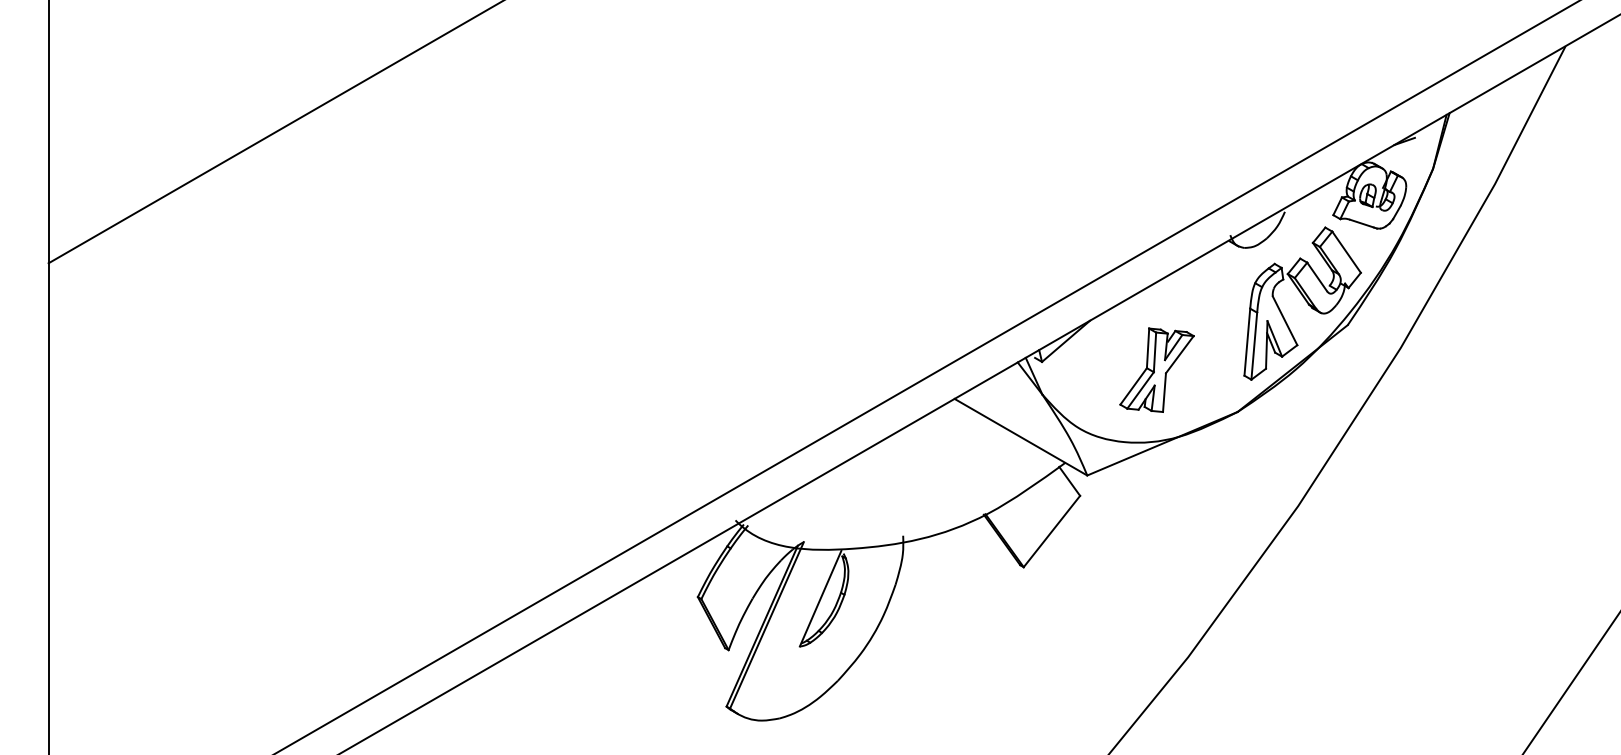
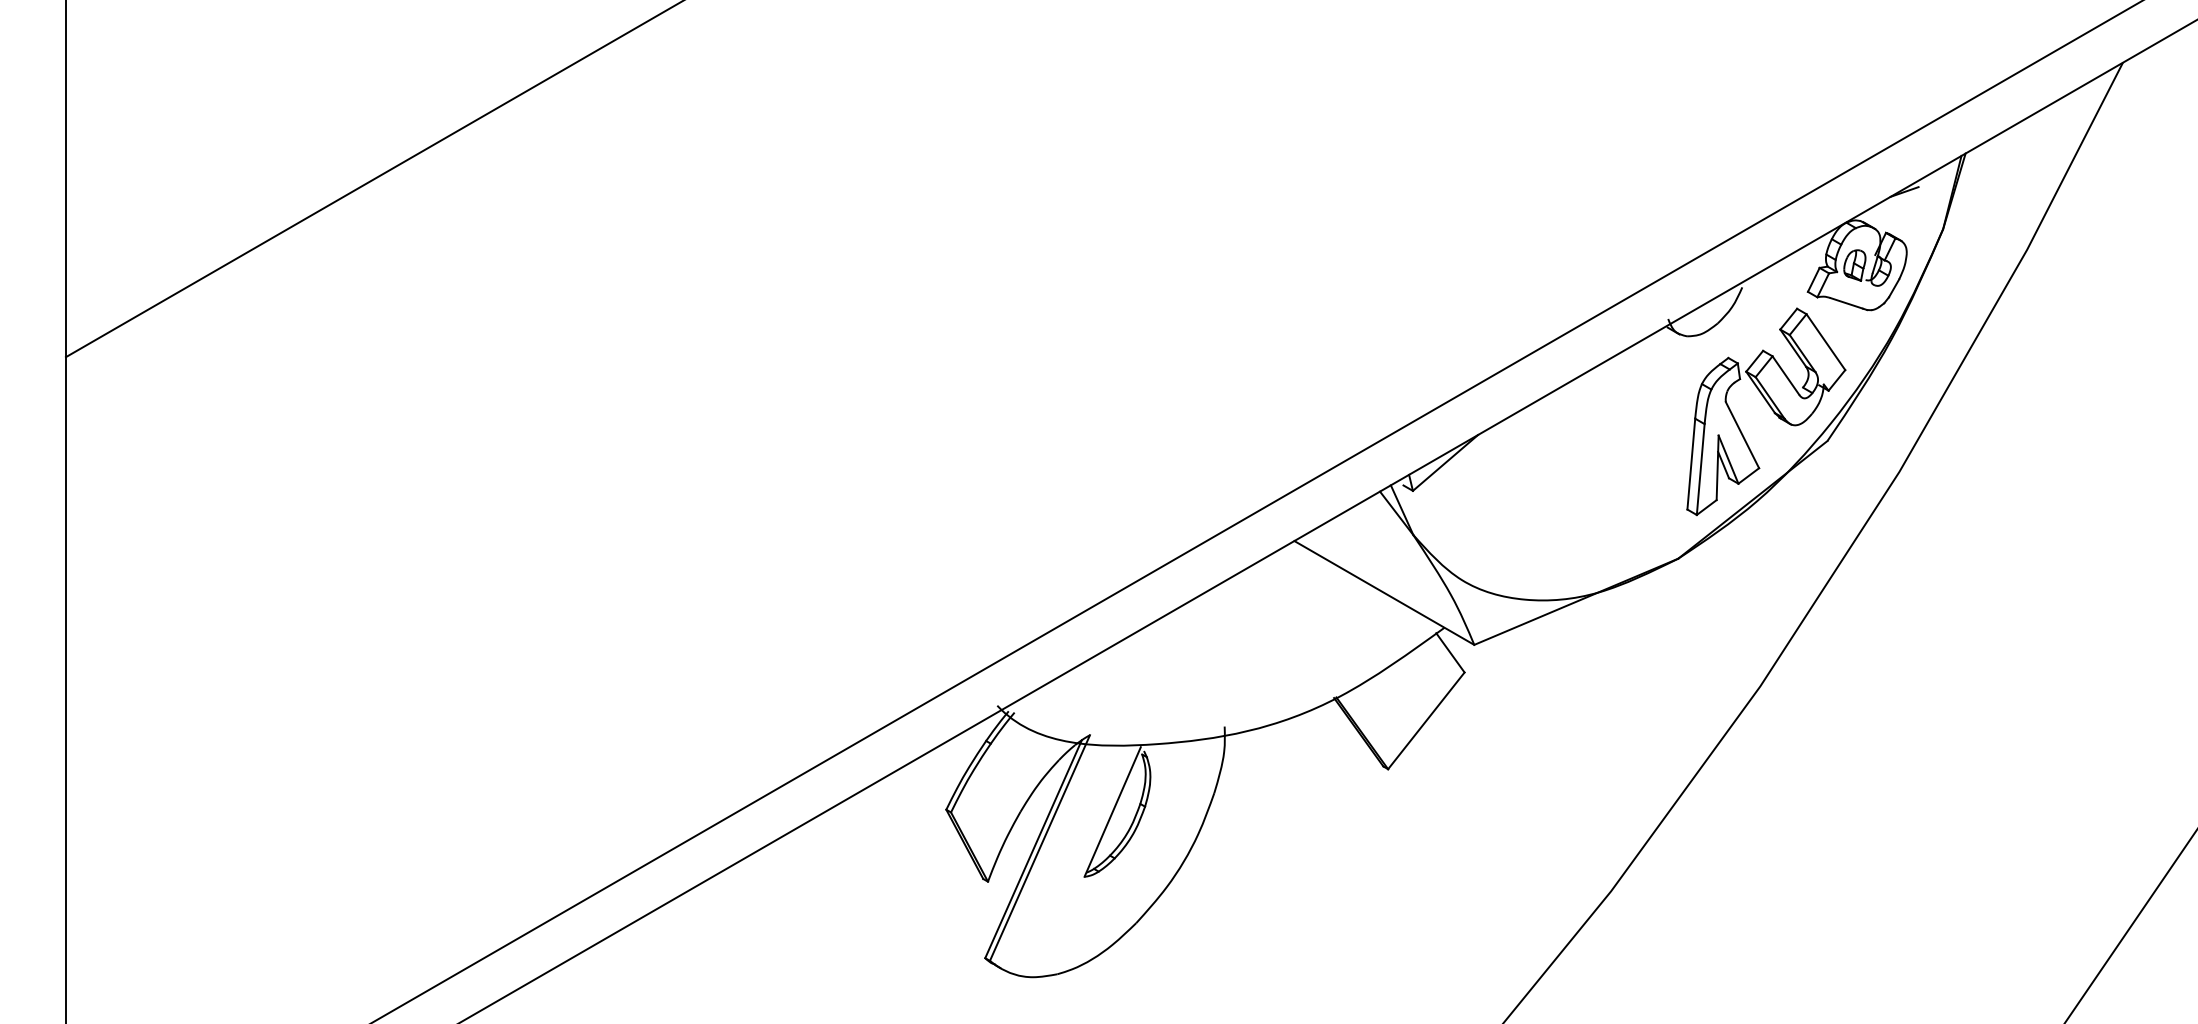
part: (1156, 369) -> (1568, 501), removed

